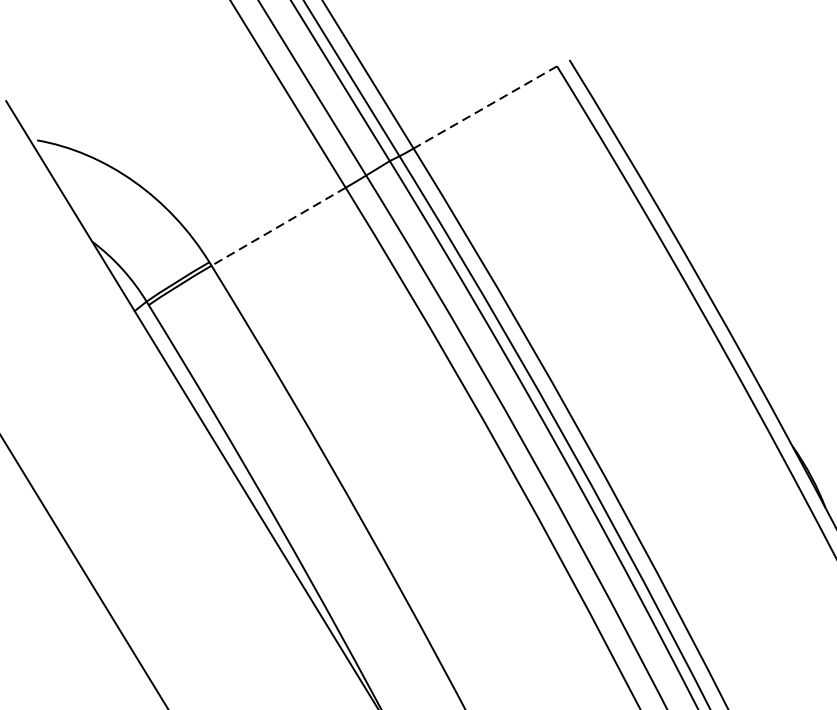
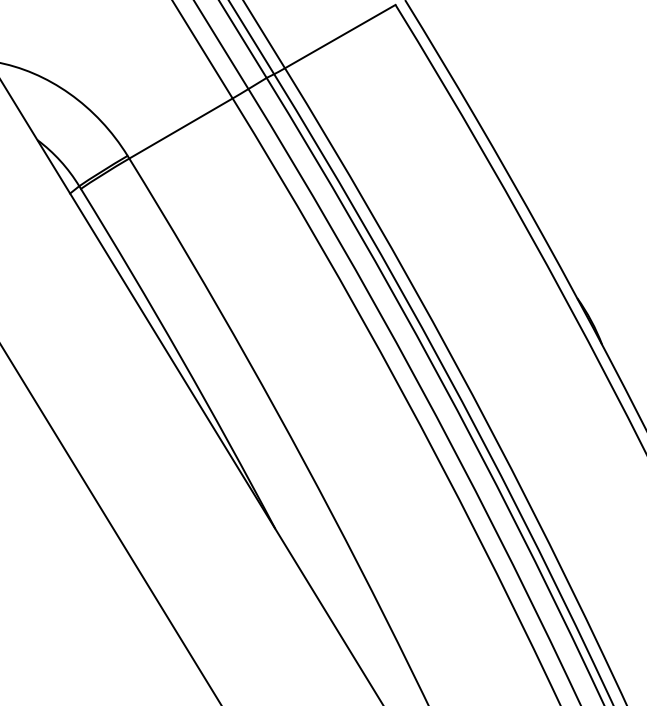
line: (485, 107) -> (340, 36), dashed -> solid
line: (279, 226) -> (181, 128), dashed -> solid

